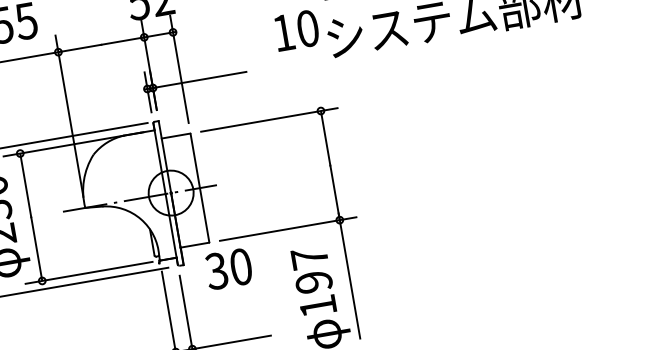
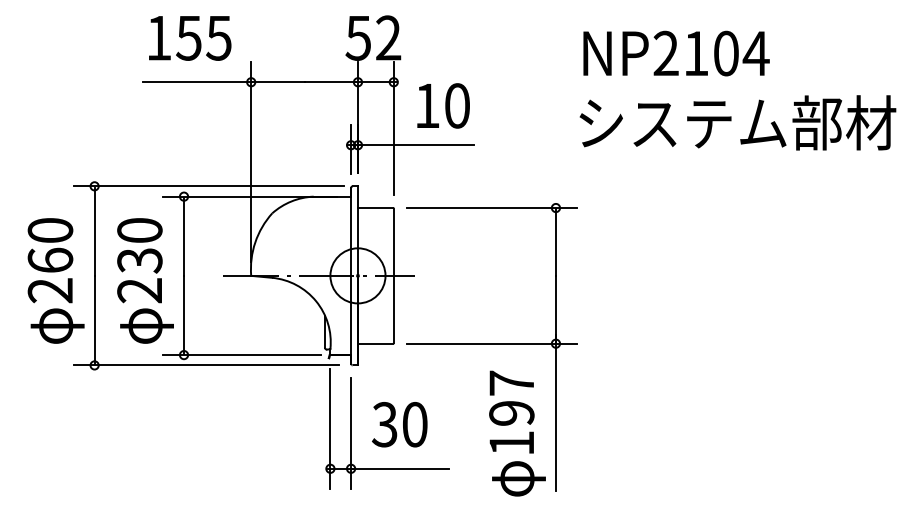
text: (296, 30) -> (443, 105), moved
text: (228, 268) -> (399, 424), moved

